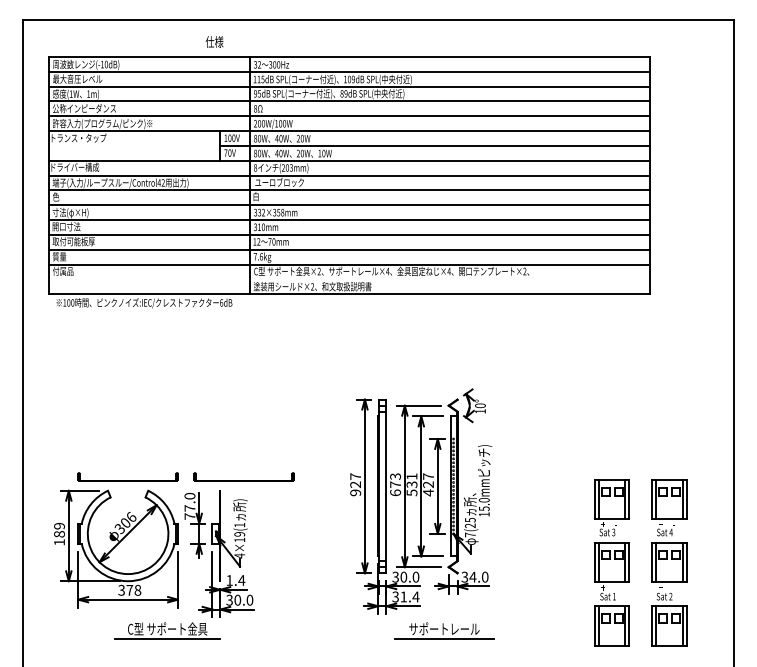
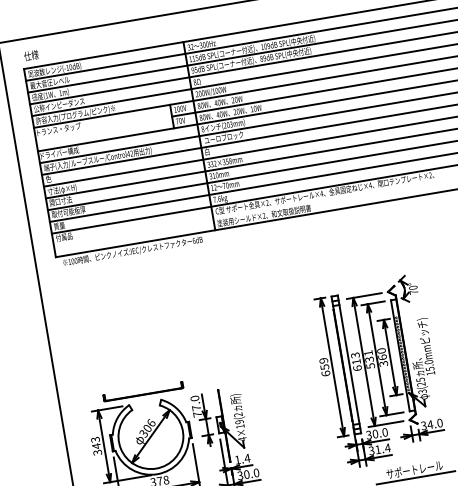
text: (214, 41) -> (31, 55), moved
text: (480, 411) -> (414, 292), 10° -> 70°
part: (243, 476) -> (234, 375), removed
text: (355, 484) -> (324, 367), 927 -> 659
text: (395, 484) -> (356, 361), 673 -> 613
text: (428, 484) -> (382, 357), 427 -> 360
text: (239, 524) -> (238, 414), 4×19(1 -> 4×19(2
text: (59, 534) -> (96, 446), 189 -> 343
text: (469, 534) -> (421, 391), 7(25 -> 3(25

